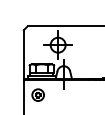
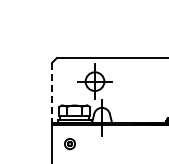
line: (24, 56) -> (52, 95), solid -> dashed
part: (37, 94) -> (69, 143), size x0.7

